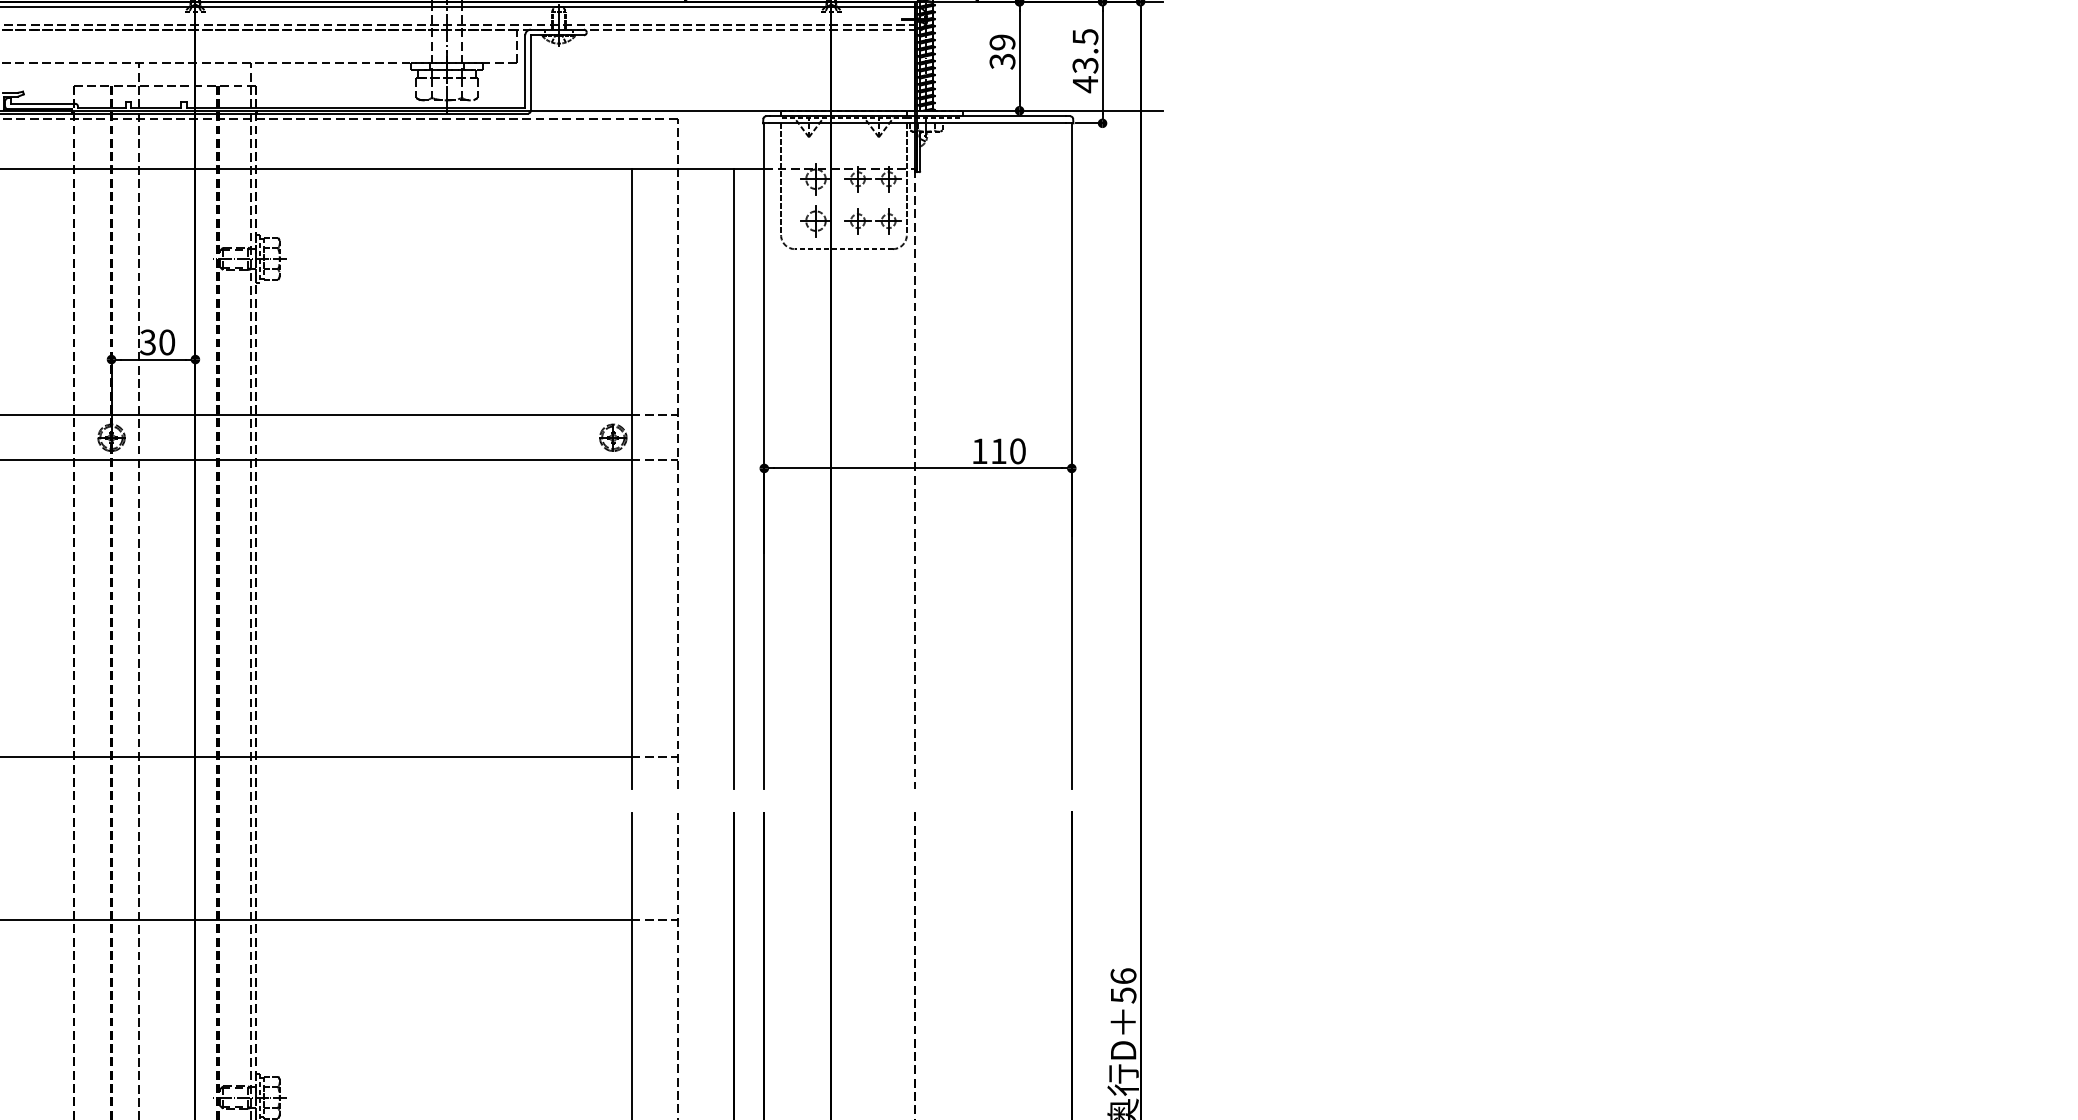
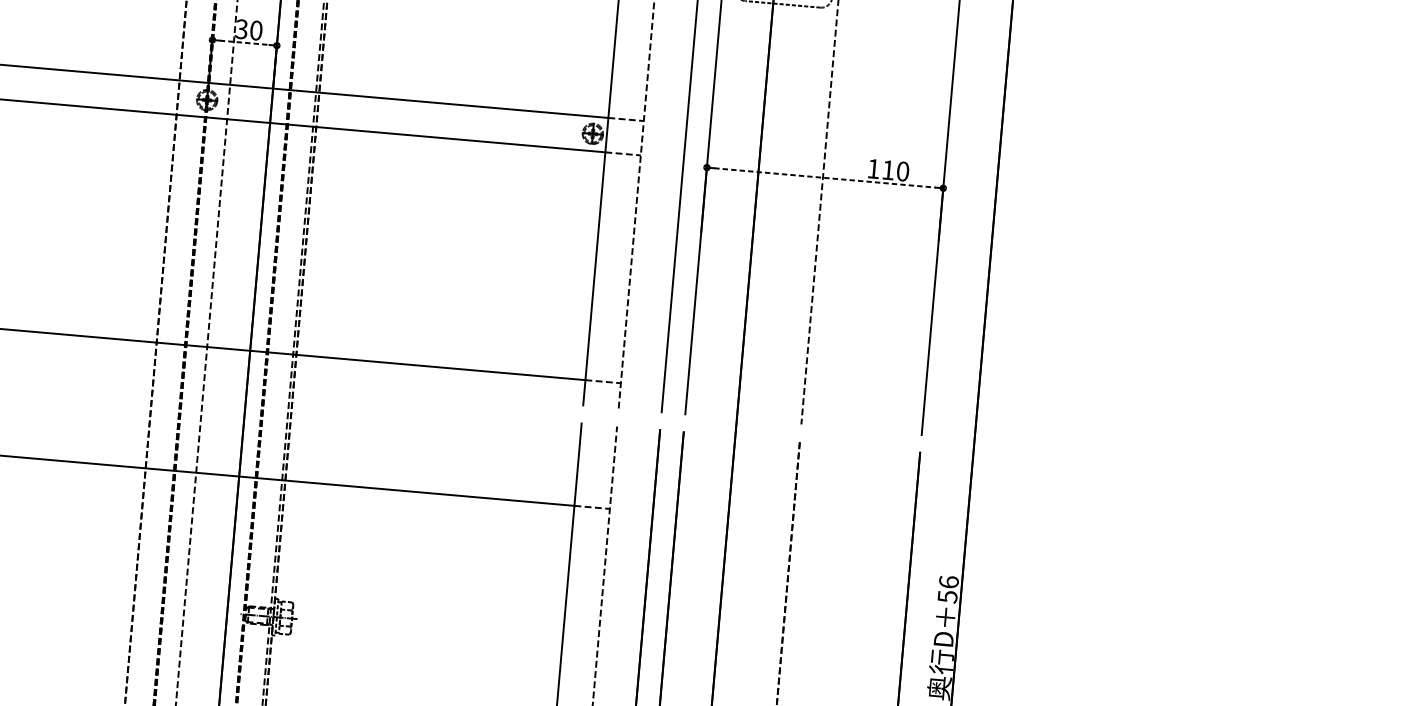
line: (153, 359) -> (244, 42), solid -> dashed
line: (918, 468) -> (825, 178), solid -> dashed

